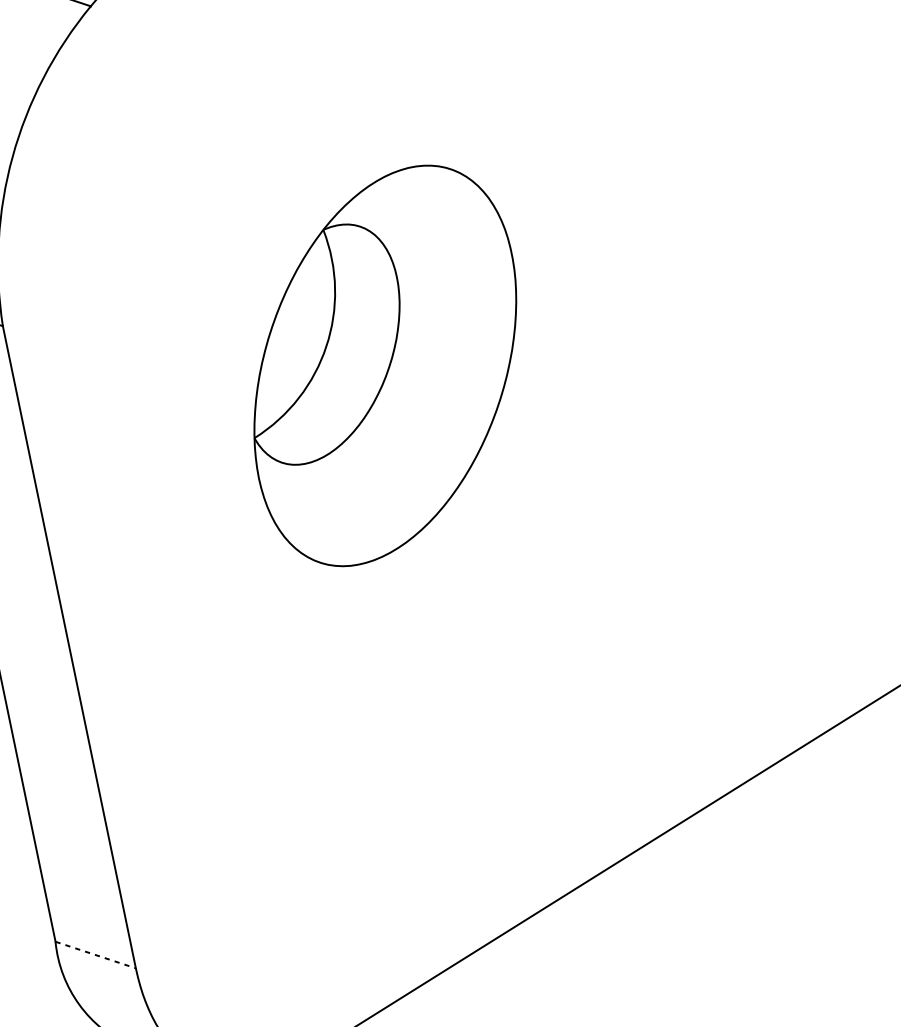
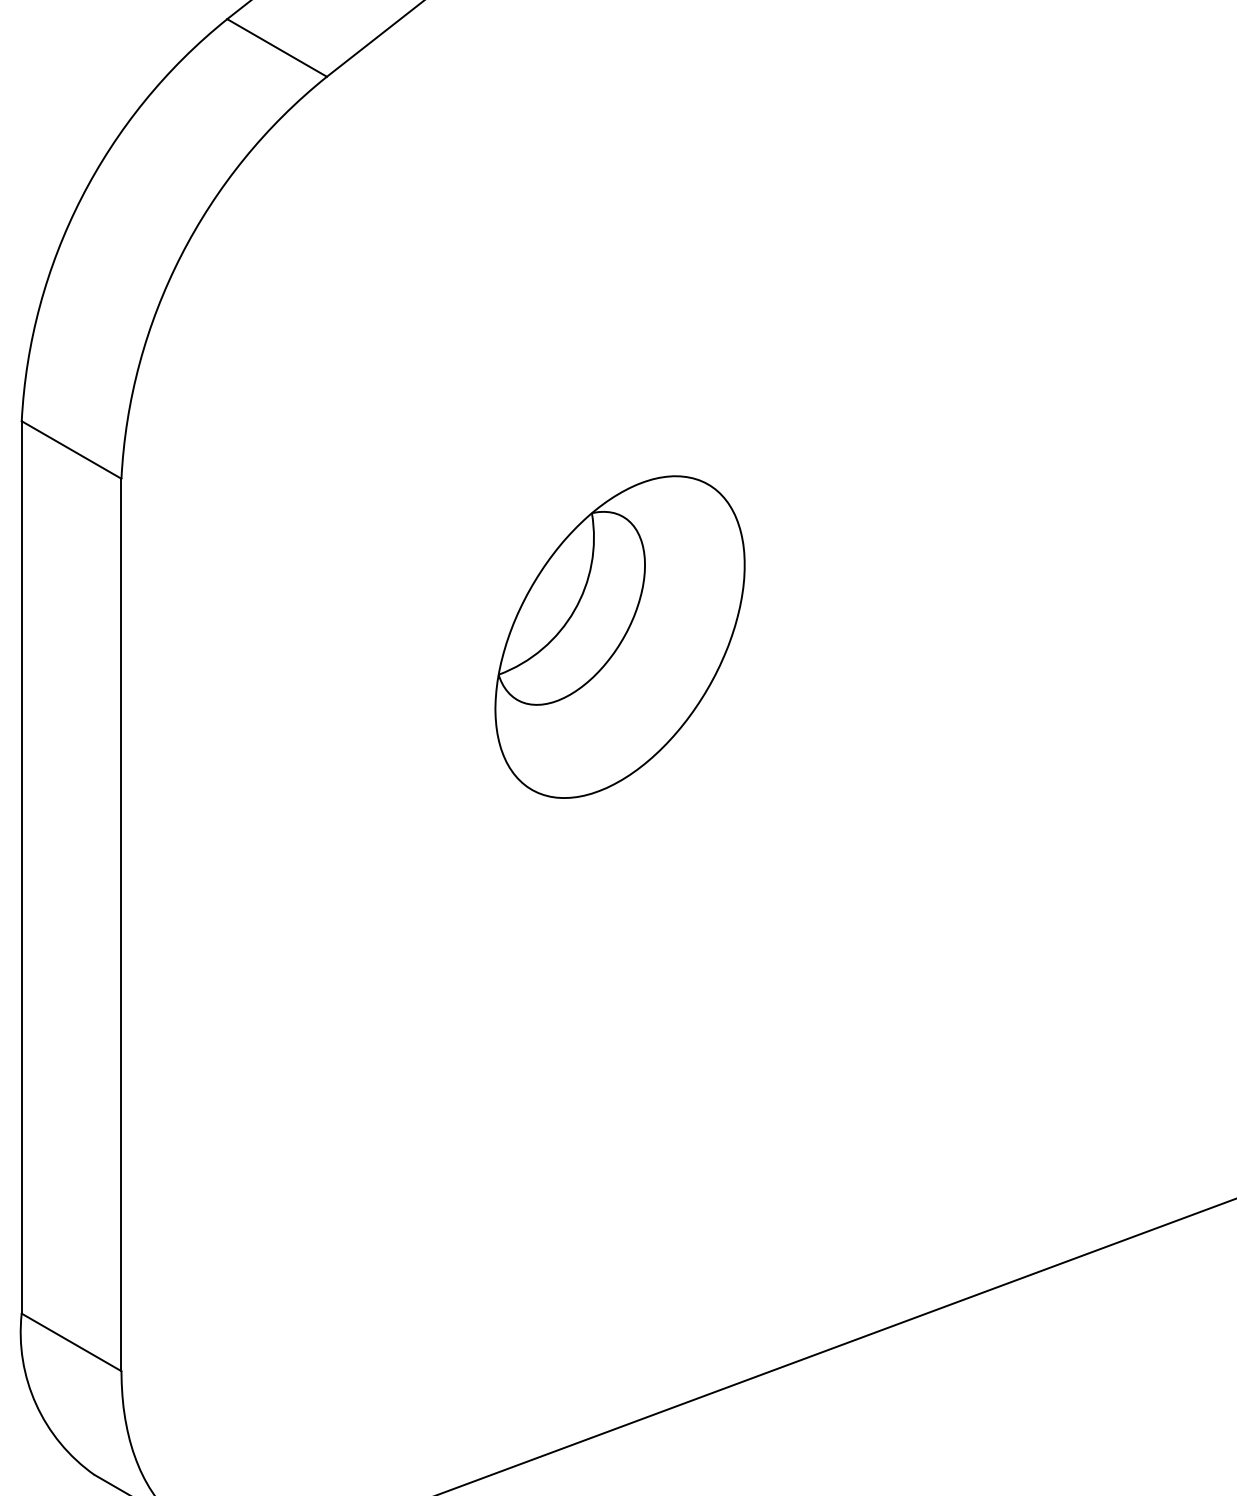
part: (384, 365) -> (619, 636), size x0.62
line: (95, 955) -> (71, 1342), dashed -> solid

